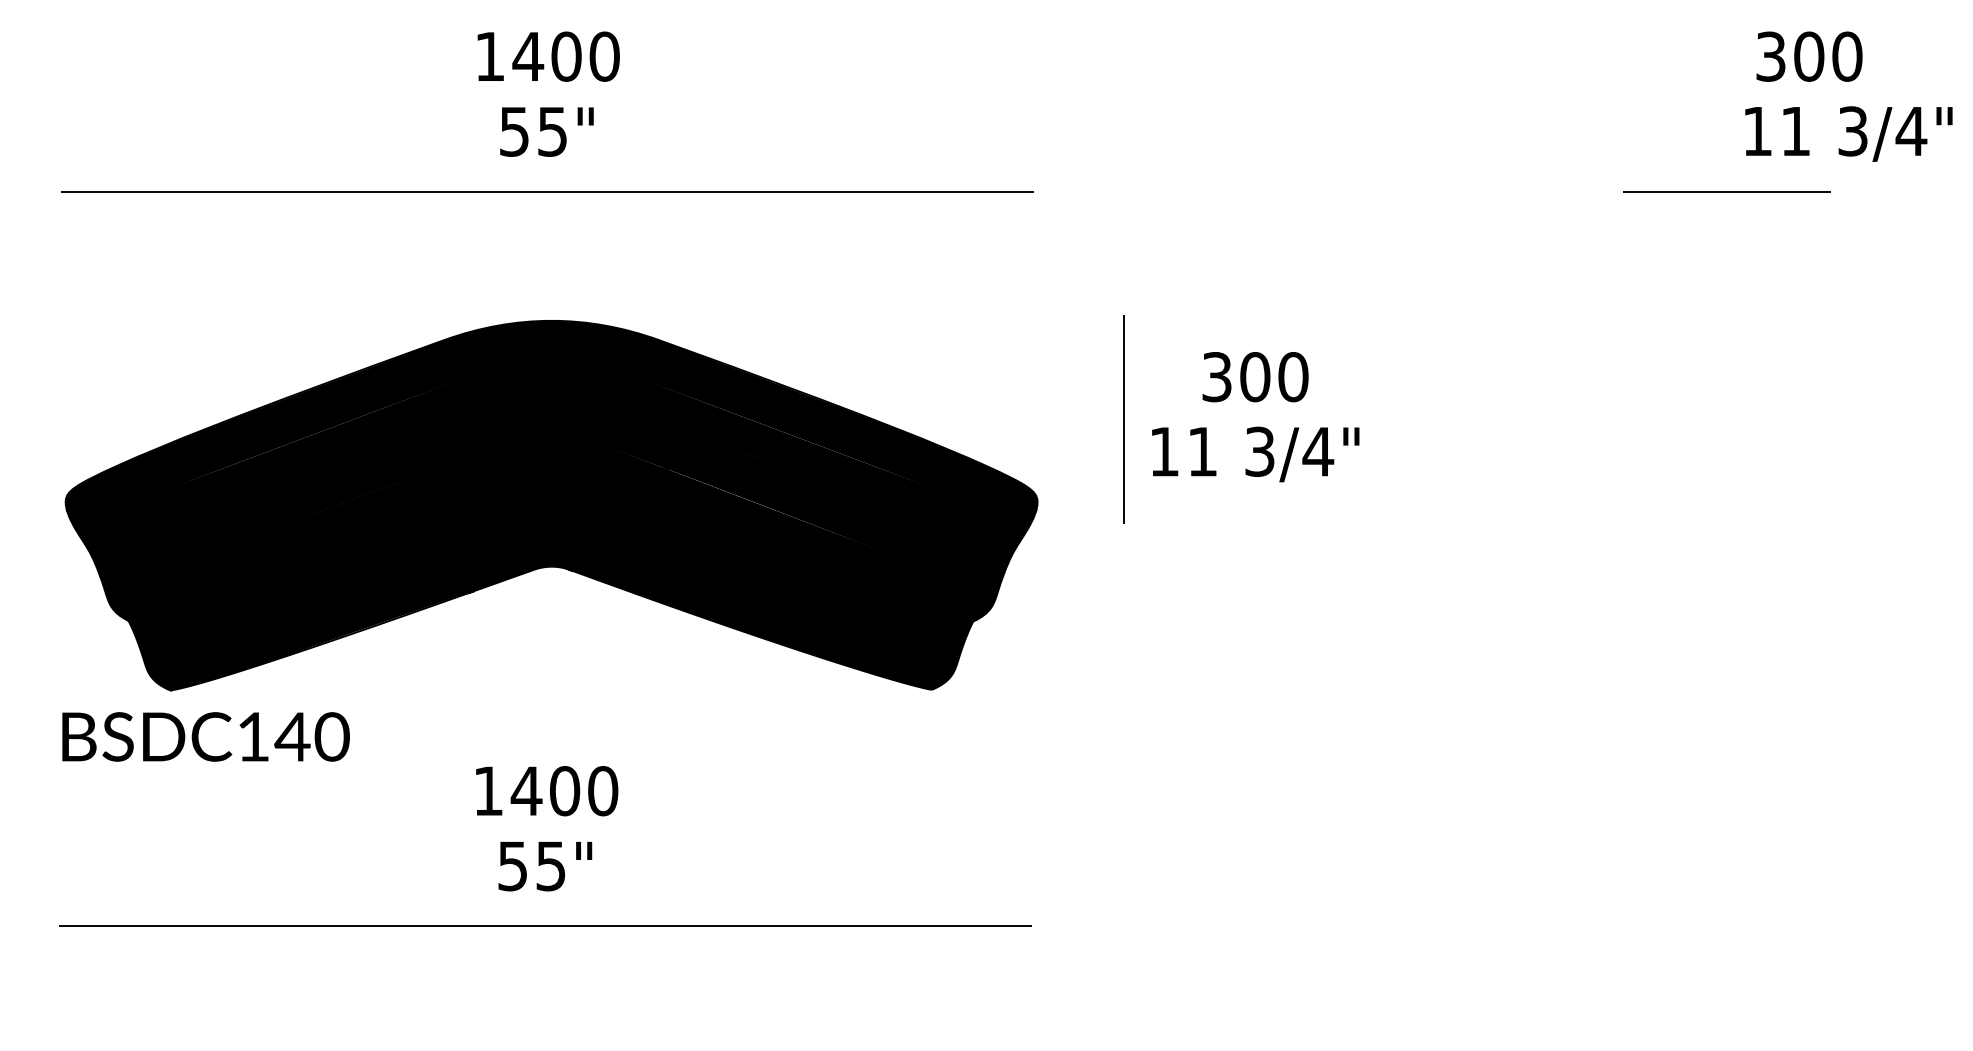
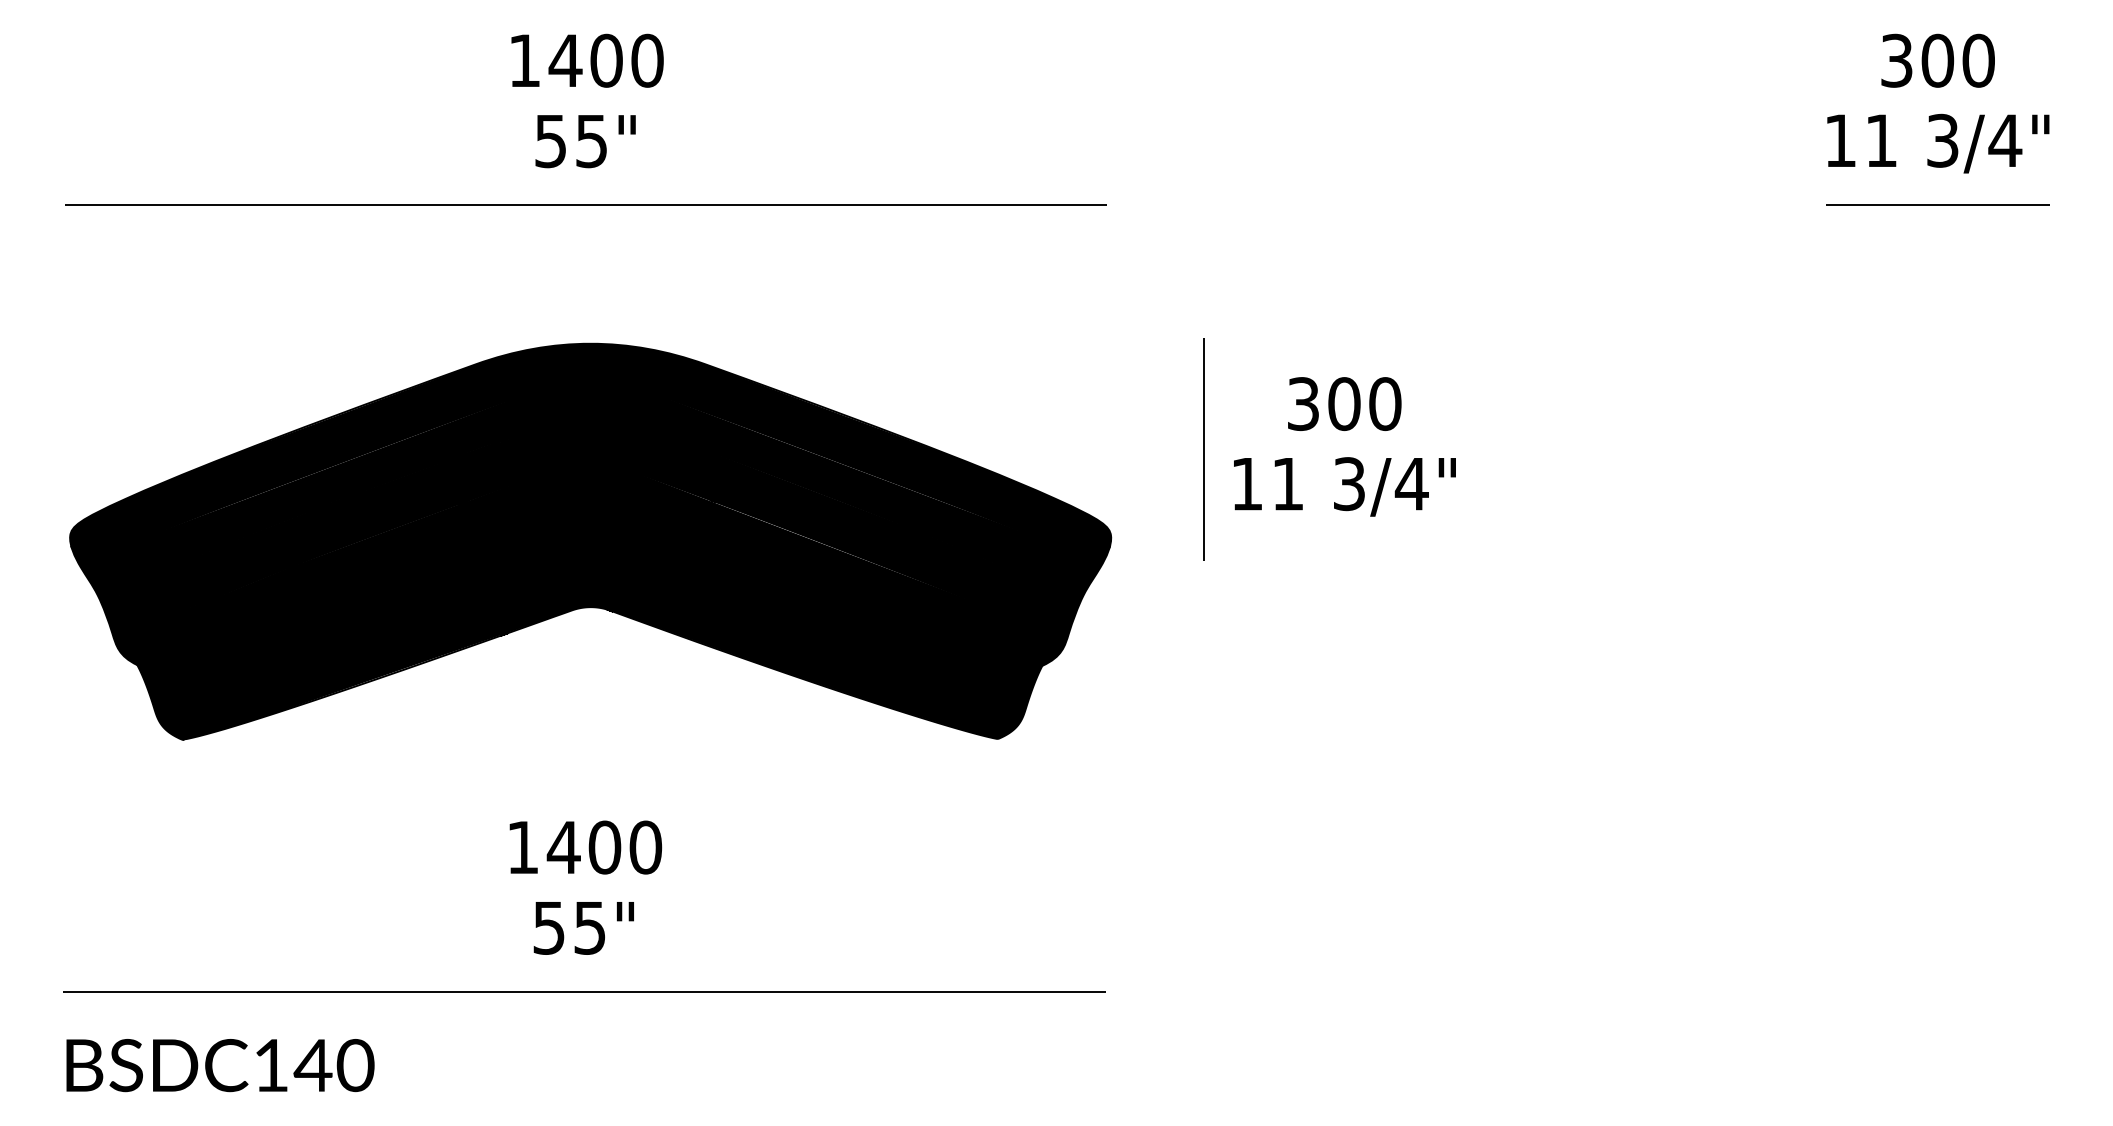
text: (1849, 133) -> (1938, 143), moved
line: (1726, 190) -> (1937, 204), moved
text: (206, 736) -> (220, 1065), moved

